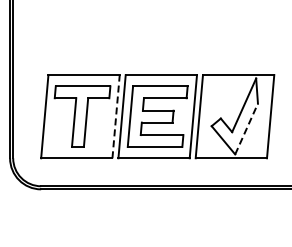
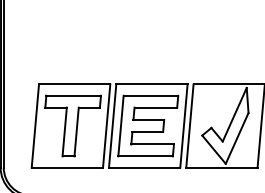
line: (116, 116) -> (107, 125), dashed -> solid
line: (246, 129) -> (237, 138), dashed -> solid

